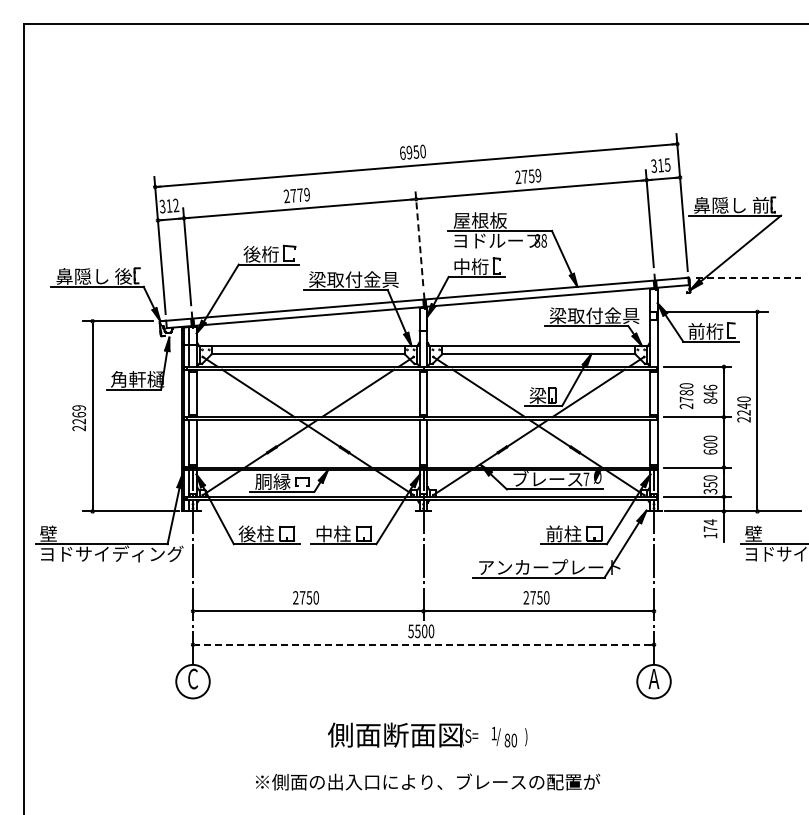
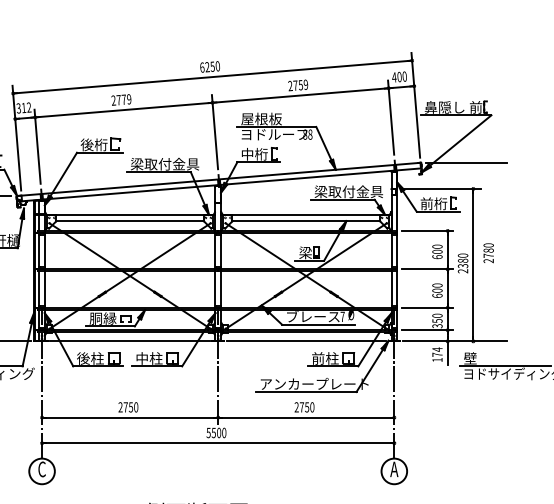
text: (409, 152) -> (207, 67), 6950 -> 6250
text: (660, 165) -> (399, 77), 315 -> 400
line: (419, 237) -> (215, 132), dashed -> solid
line: (748, 277) -> (466, 162), dashed -> solid
text: (710, 393) -> (437, 251), 846 -> 600
text: (686, 396) -> (488, 253), moved
text: (743, 409) -> (462, 263), 2240 -> 2380
line: (307, 511) -> (129, 341), added
line: (538, 511) -> (306, 341), added
line: (423, 644) -> (218, 443), dashed -> solid

